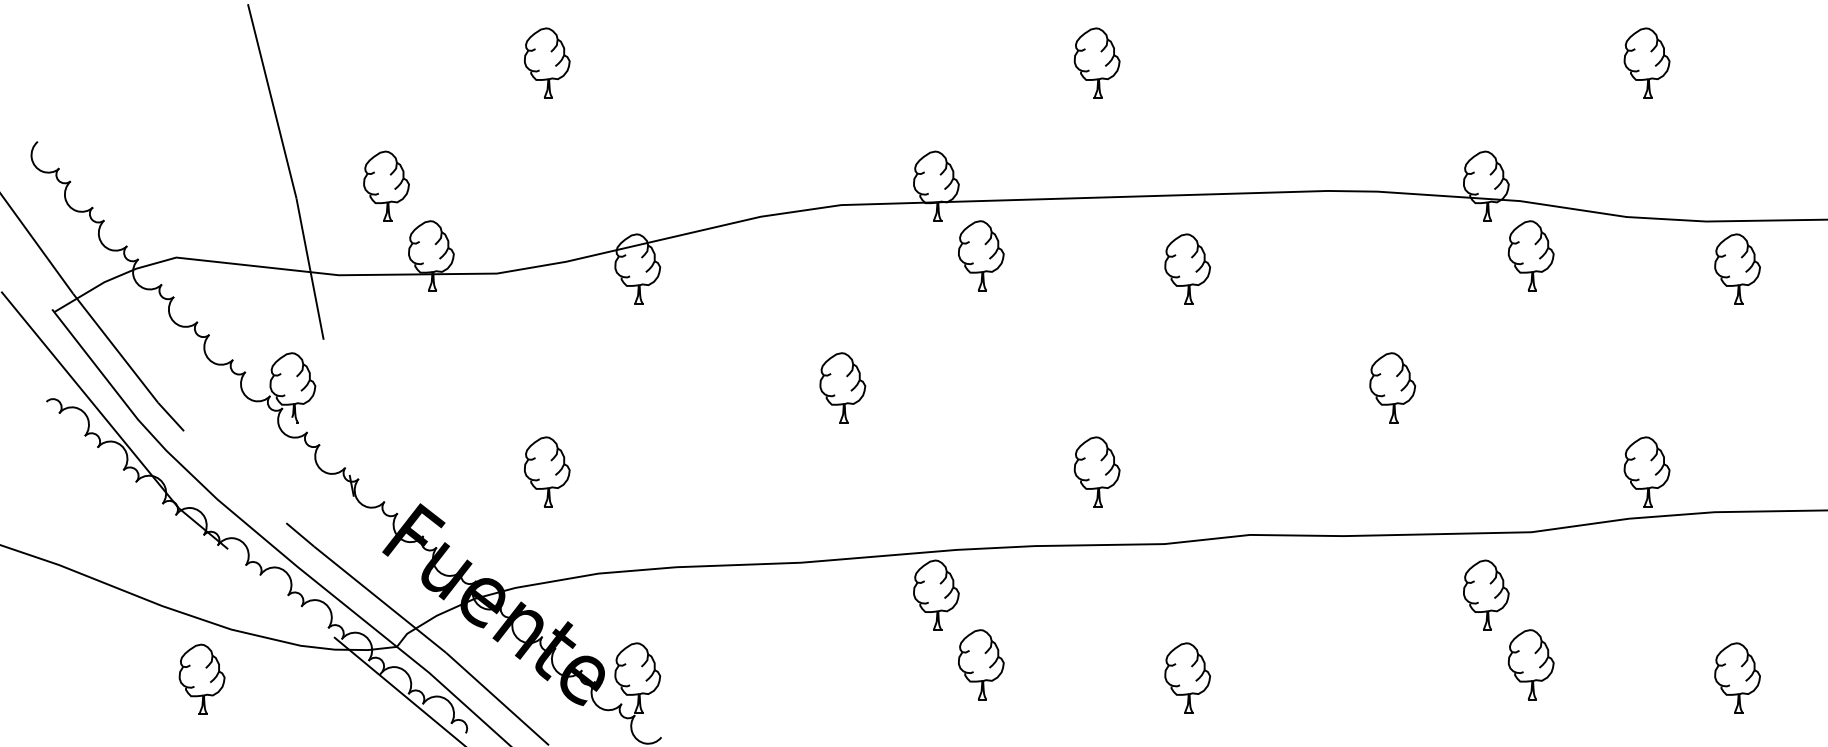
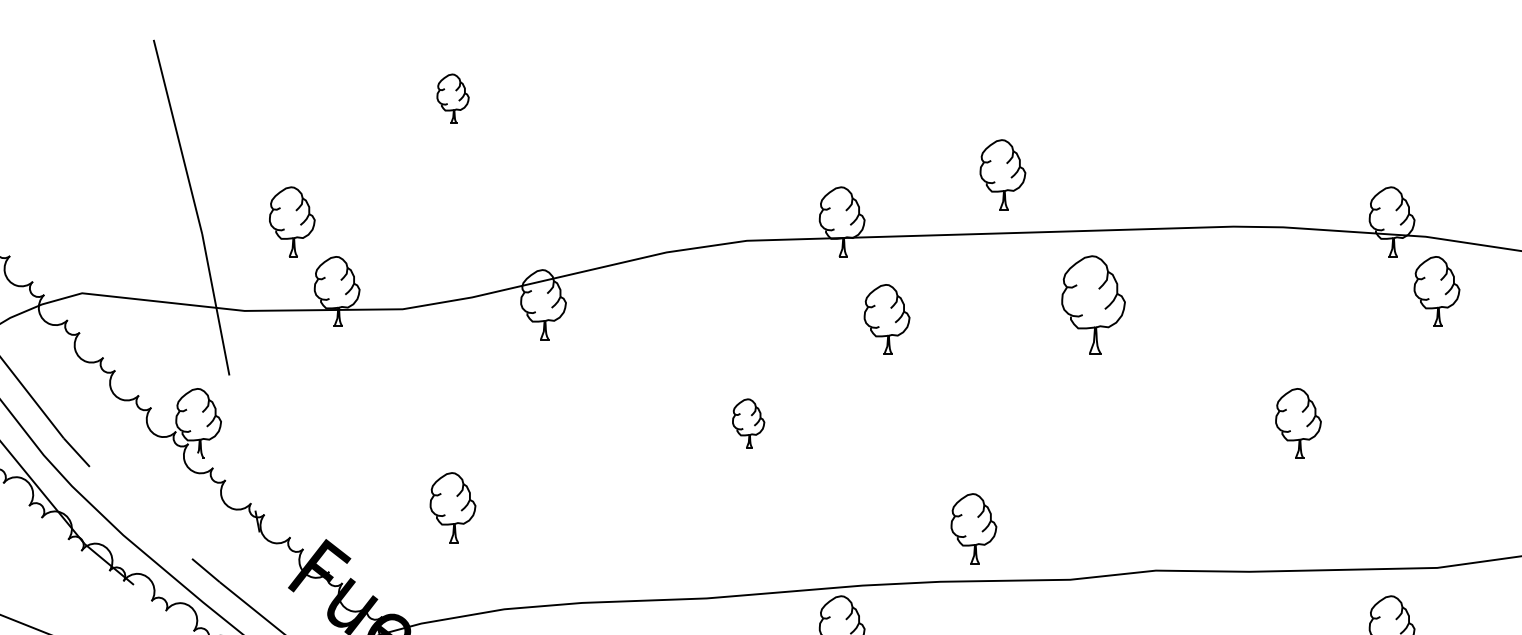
part: (547, 62) -> (453, 98), size x0.7
part: (1096, 62) -> (1002, 174), moved
part: (981, 255) -> (887, 319), moved
part: (1187, 268) -> (1093, 304), size x1.4
part: (842, 387) -> (748, 423), size x0.7
part: (1096, 471) -> (973, 528), moved

